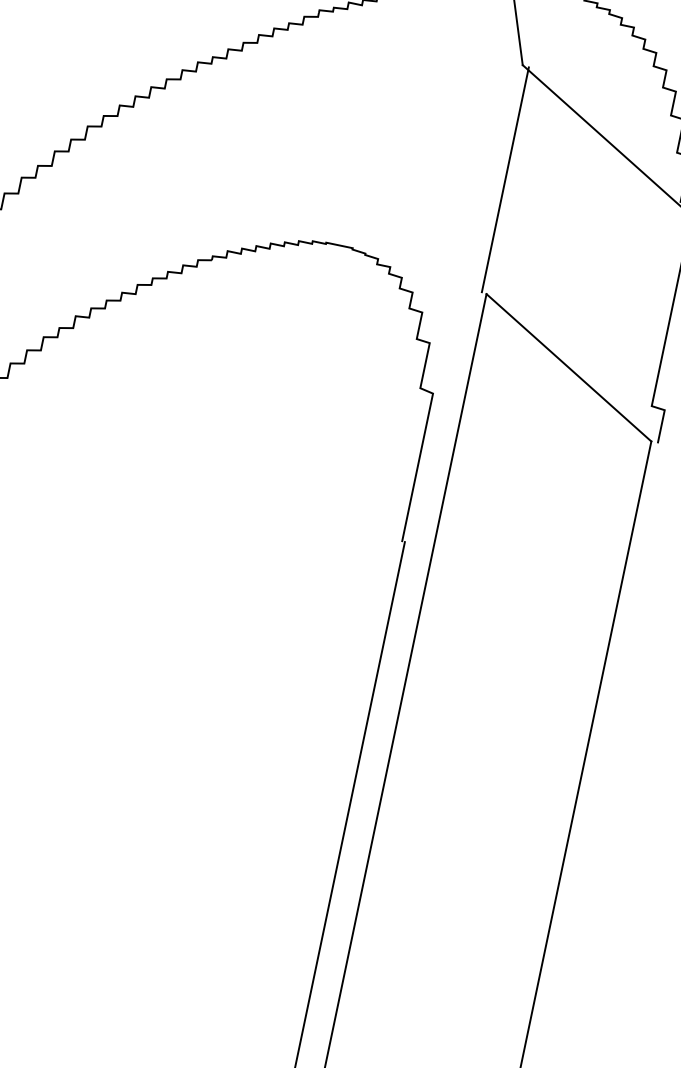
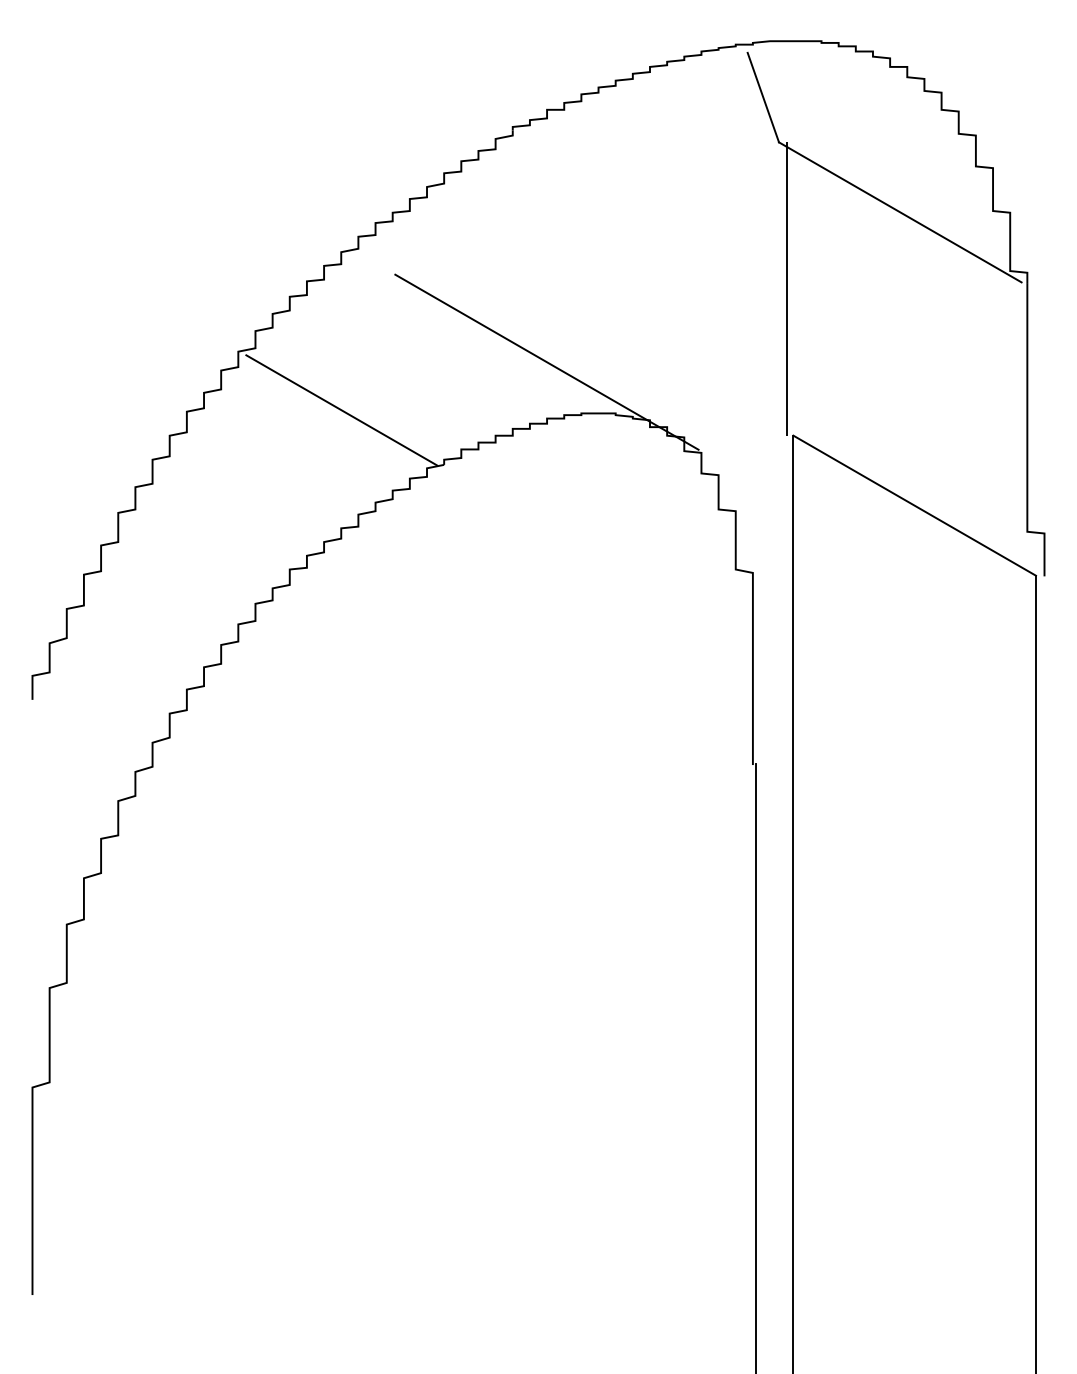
line: (307, 196) -> (546, 361), added
line: (141, 201) -> (341, 410), added

